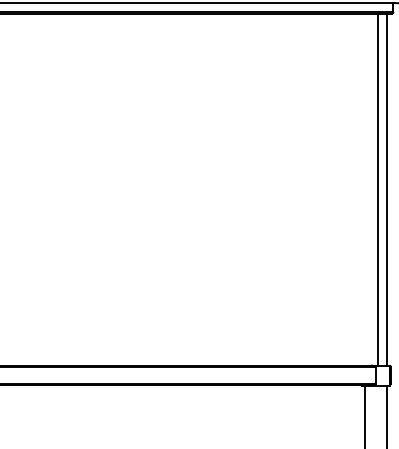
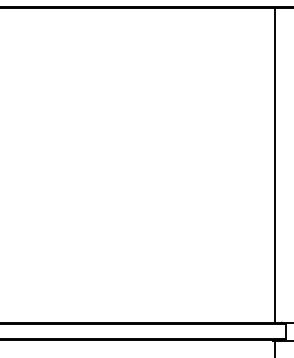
line: (377, 189) -> (275, 165), moved

